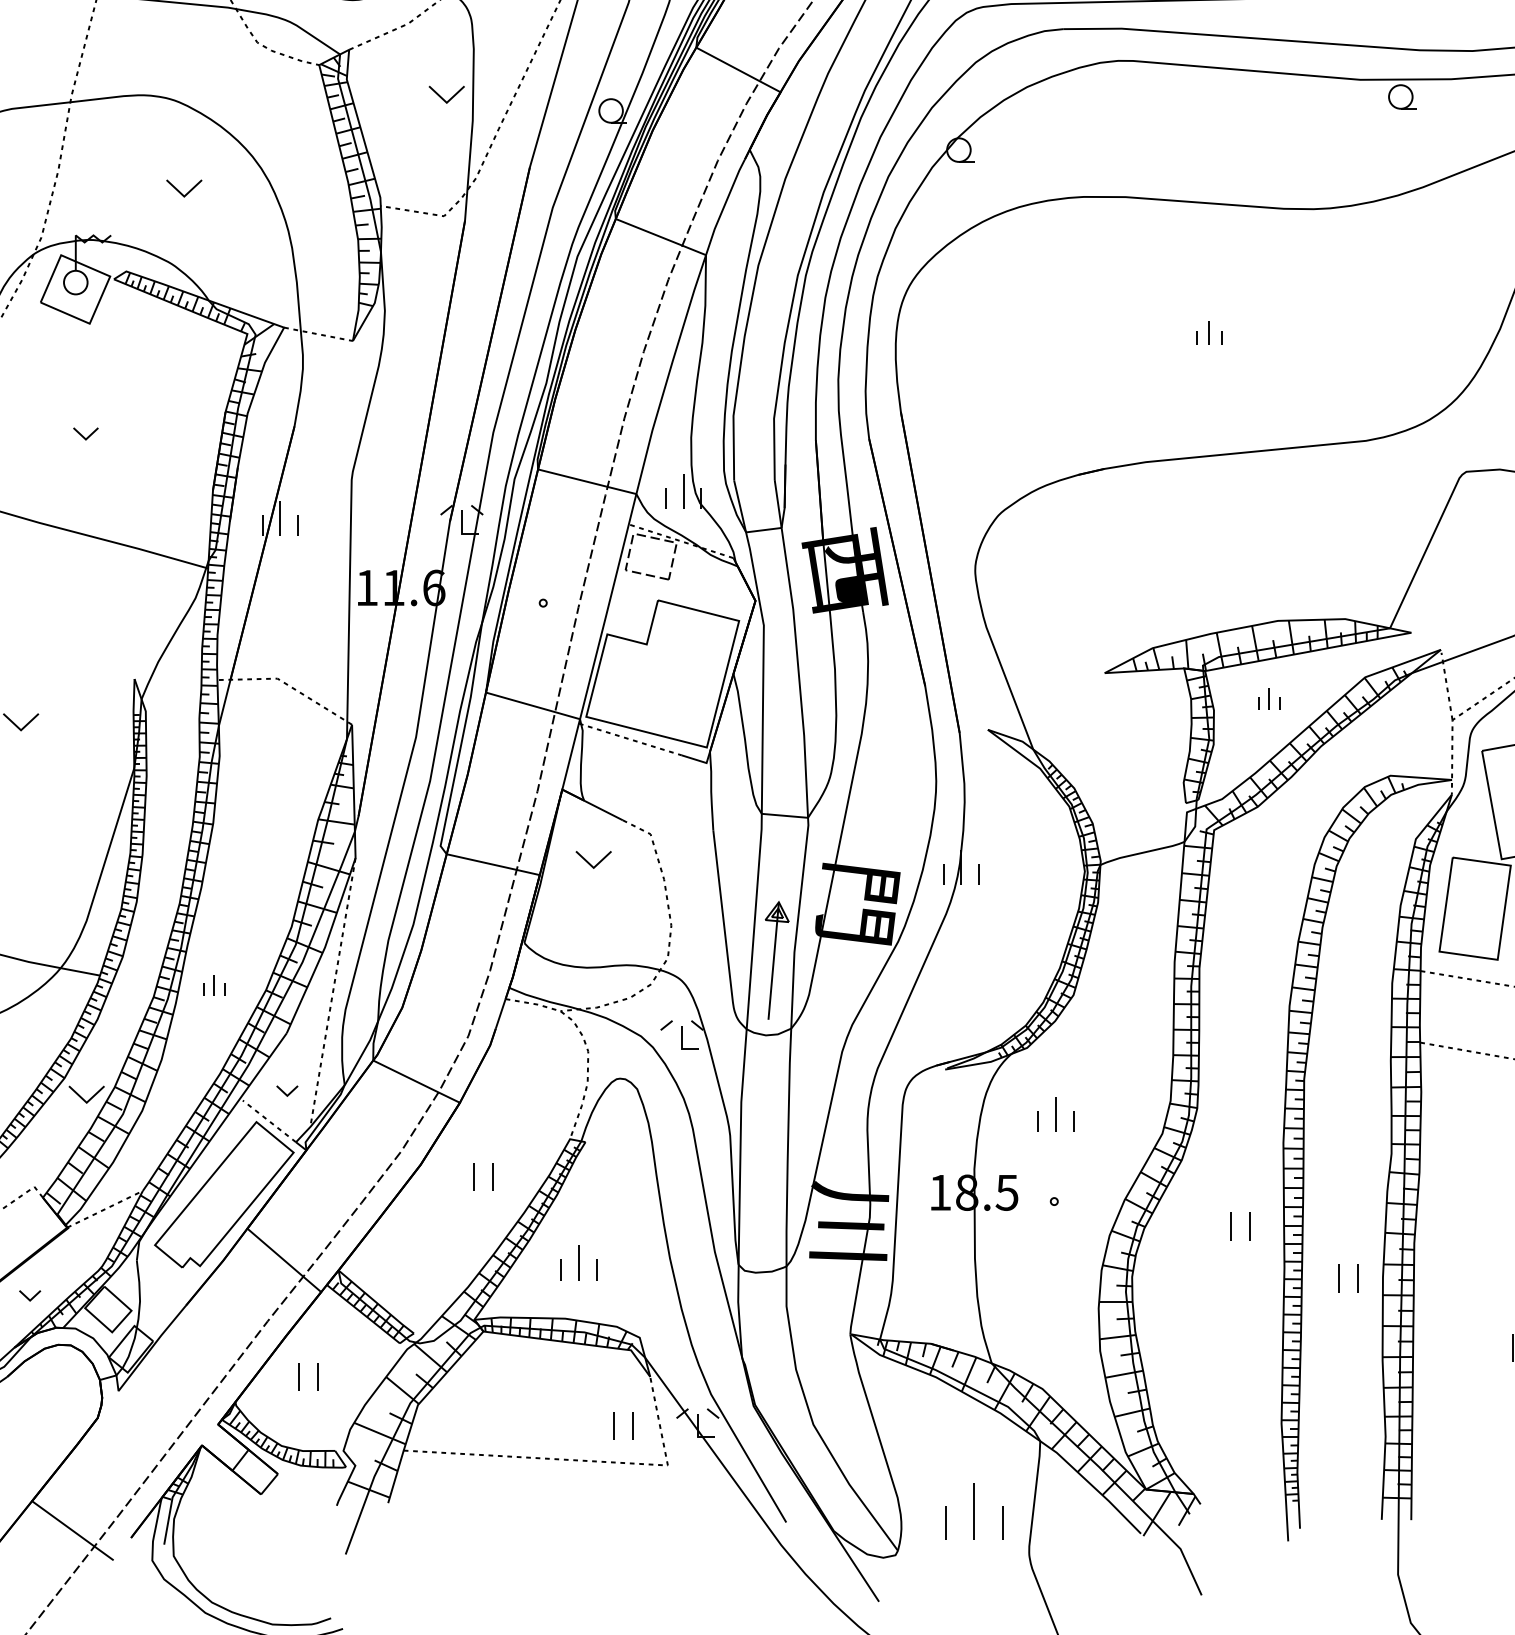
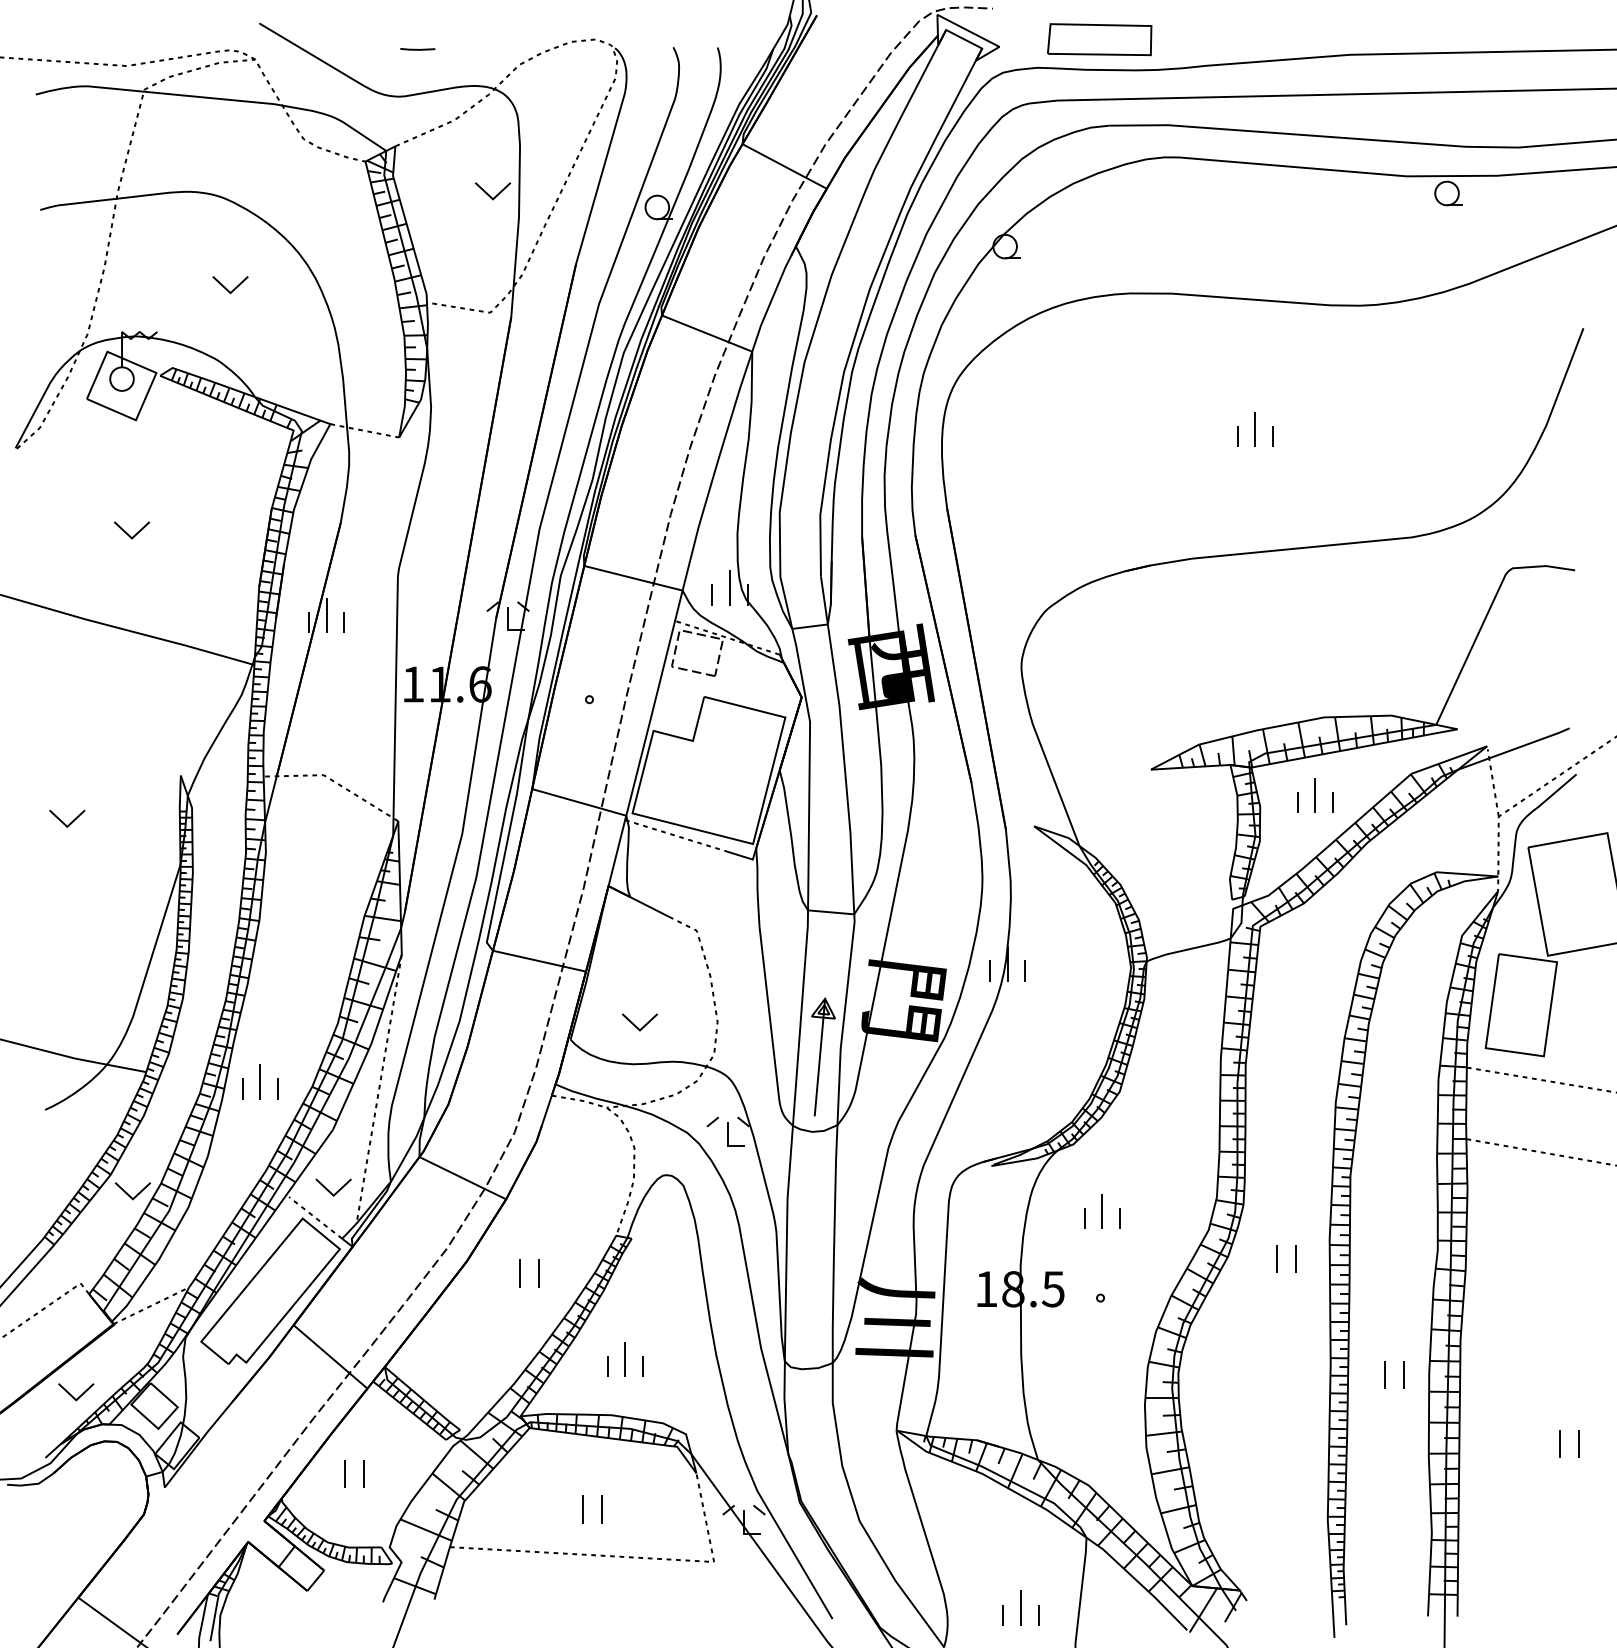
part: (1209, 332) -> (1255, 429), size x1.43
part: (86, 433) -> (132, 530), size x1.43
part: (1269, 698) -> (1315, 795), size x1.67
part: (593, 859) -> (639, 1022), moved
part: (214, 984) -> (260, 1081), size x1.67
part: (287, 1090) -> (333, 1187), size x1.67
part: (1231, 1225) -> (1277, 1258), moved
part: (30, 1295) -> (76, 1392), size x1.67
part: (614, 1425) -> (583, 1509), moved
part: (974, 1510) -> (1020, 1607), size x0.62

